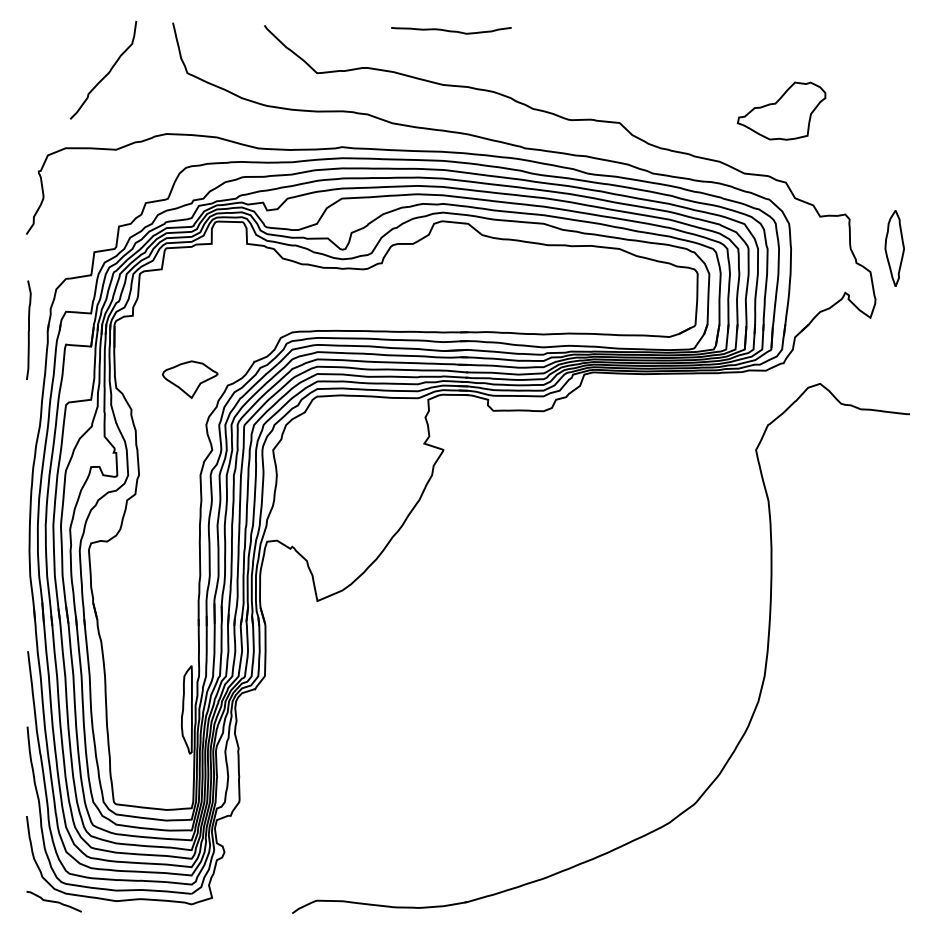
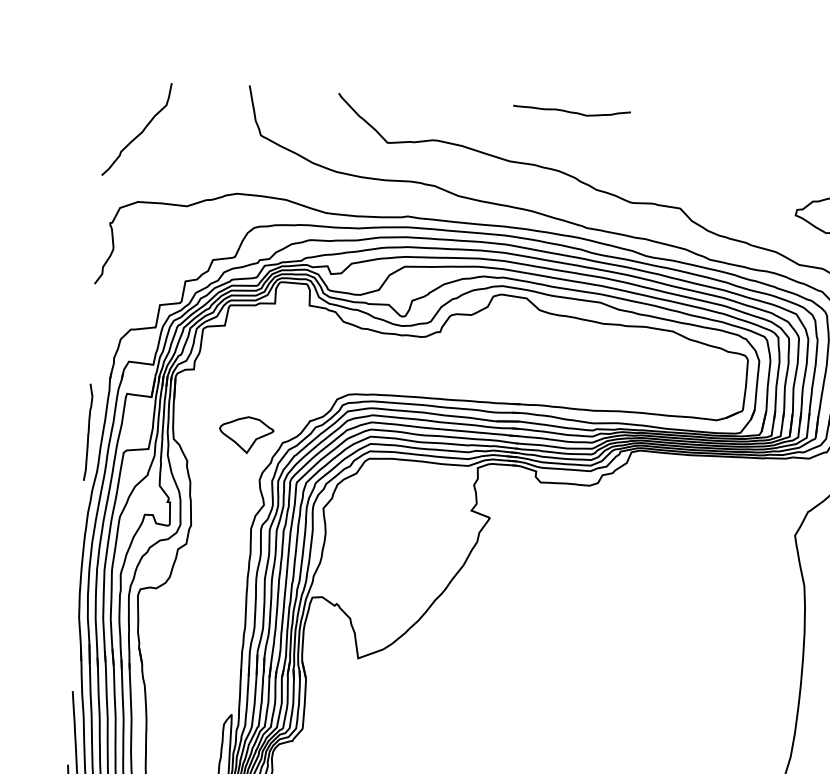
curve: (451, 30) -> (572, 111), moved
curve: (106, 73) -> (139, 132), moved
curve: (28, 329) -> (88, 431), moved

